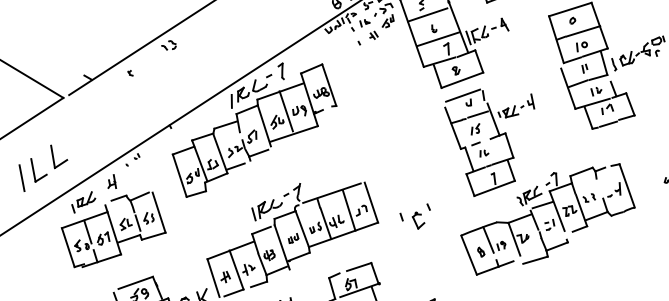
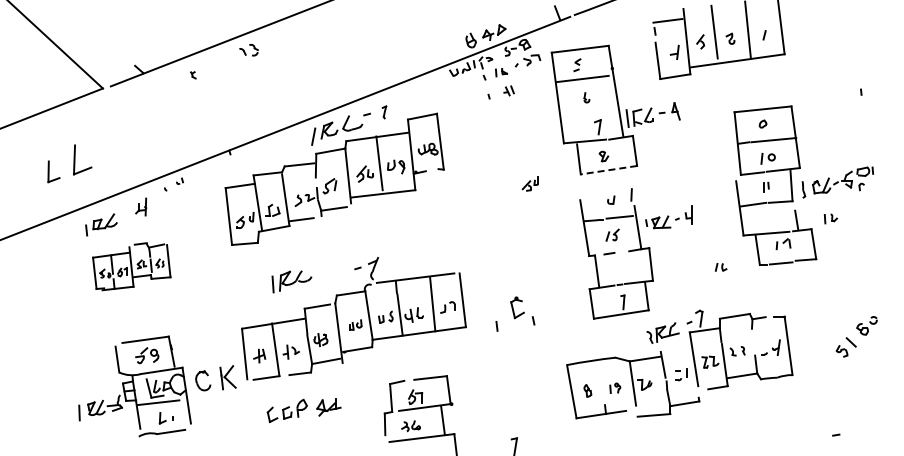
part: (386, 21) -> (529, 183), moved
line: (438, 39) -> (589, 112), removed
part: (282, 71) -> (384, 112), size x0.6
line: (462, 80) -> (608, 170), solid -> dashed
part: (596, 91) -> (830, 218), moved
line: (462, 95) -> (605, 189), removed
part: (483, 153) -> (720, 267), moved
part: (38, 169) -> (53, 171), size x0.7
line: (21, 178) -> (29, 178), removed
line: (542, 204) -> (677, 347), removed
part: (267, 209) -> (291, 281), moved
part: (418, 220) -> (517, 307), moved
part: (113, 229) -> (131, 266), size x0.6
line: (488, 239) -> (600, 377), removed

